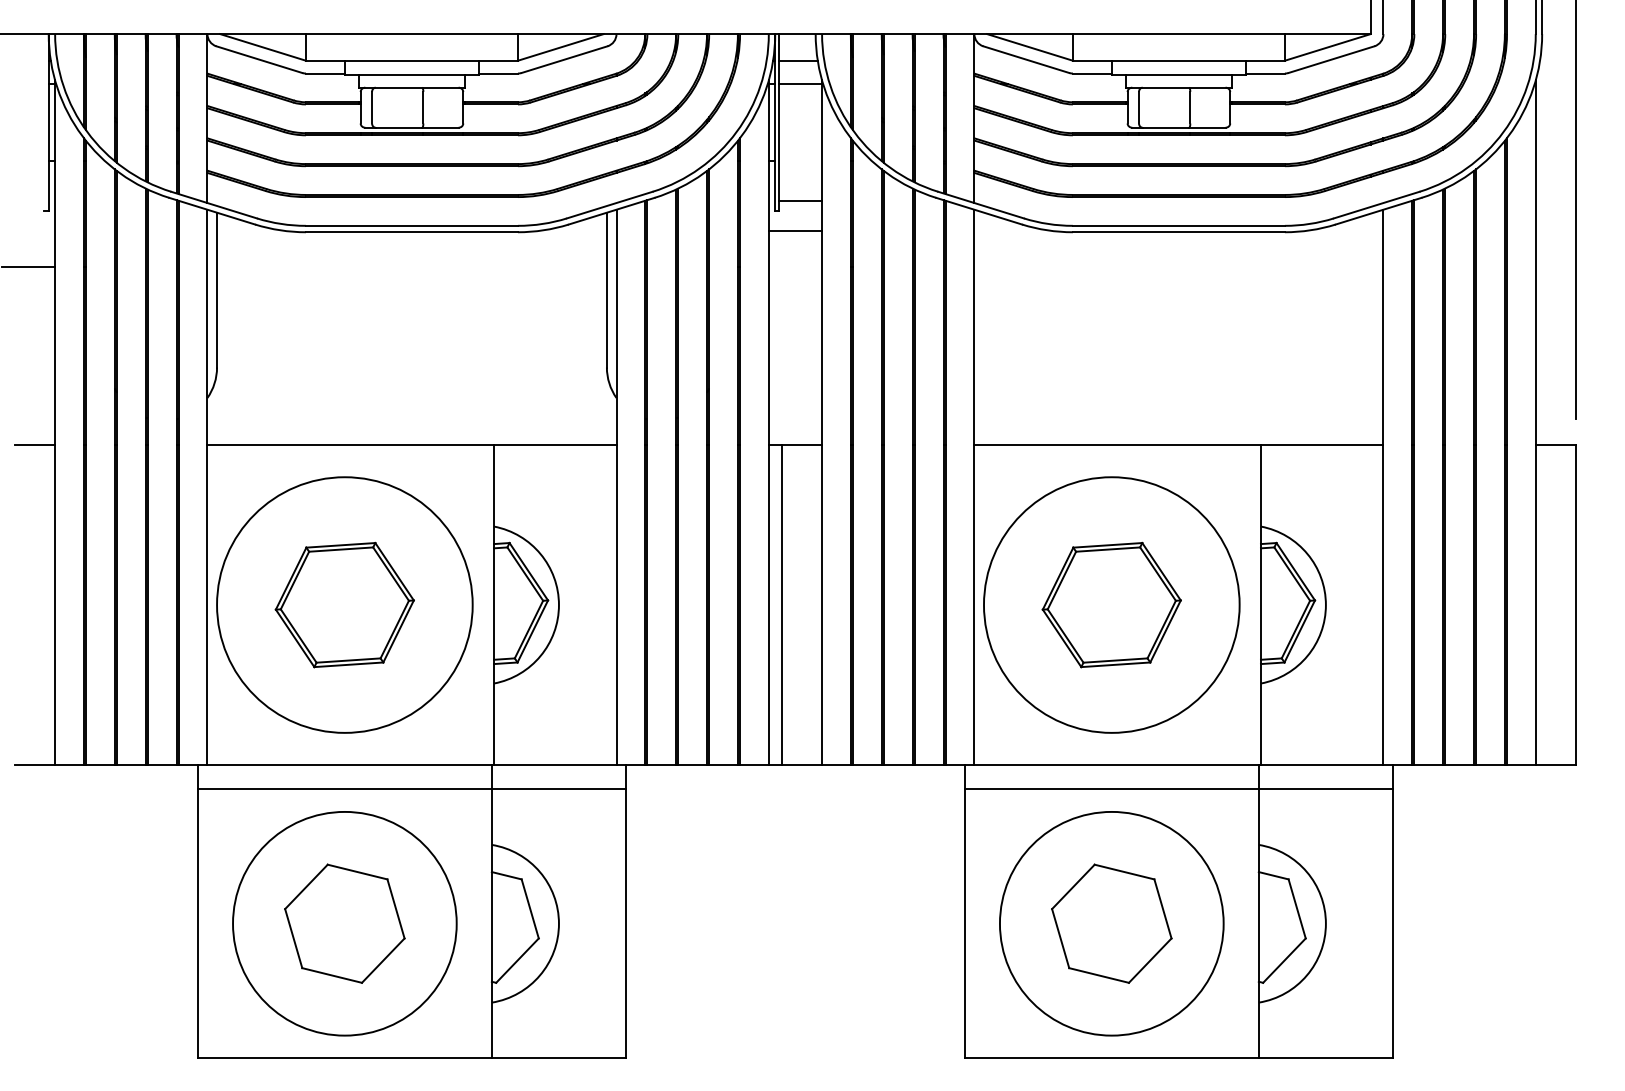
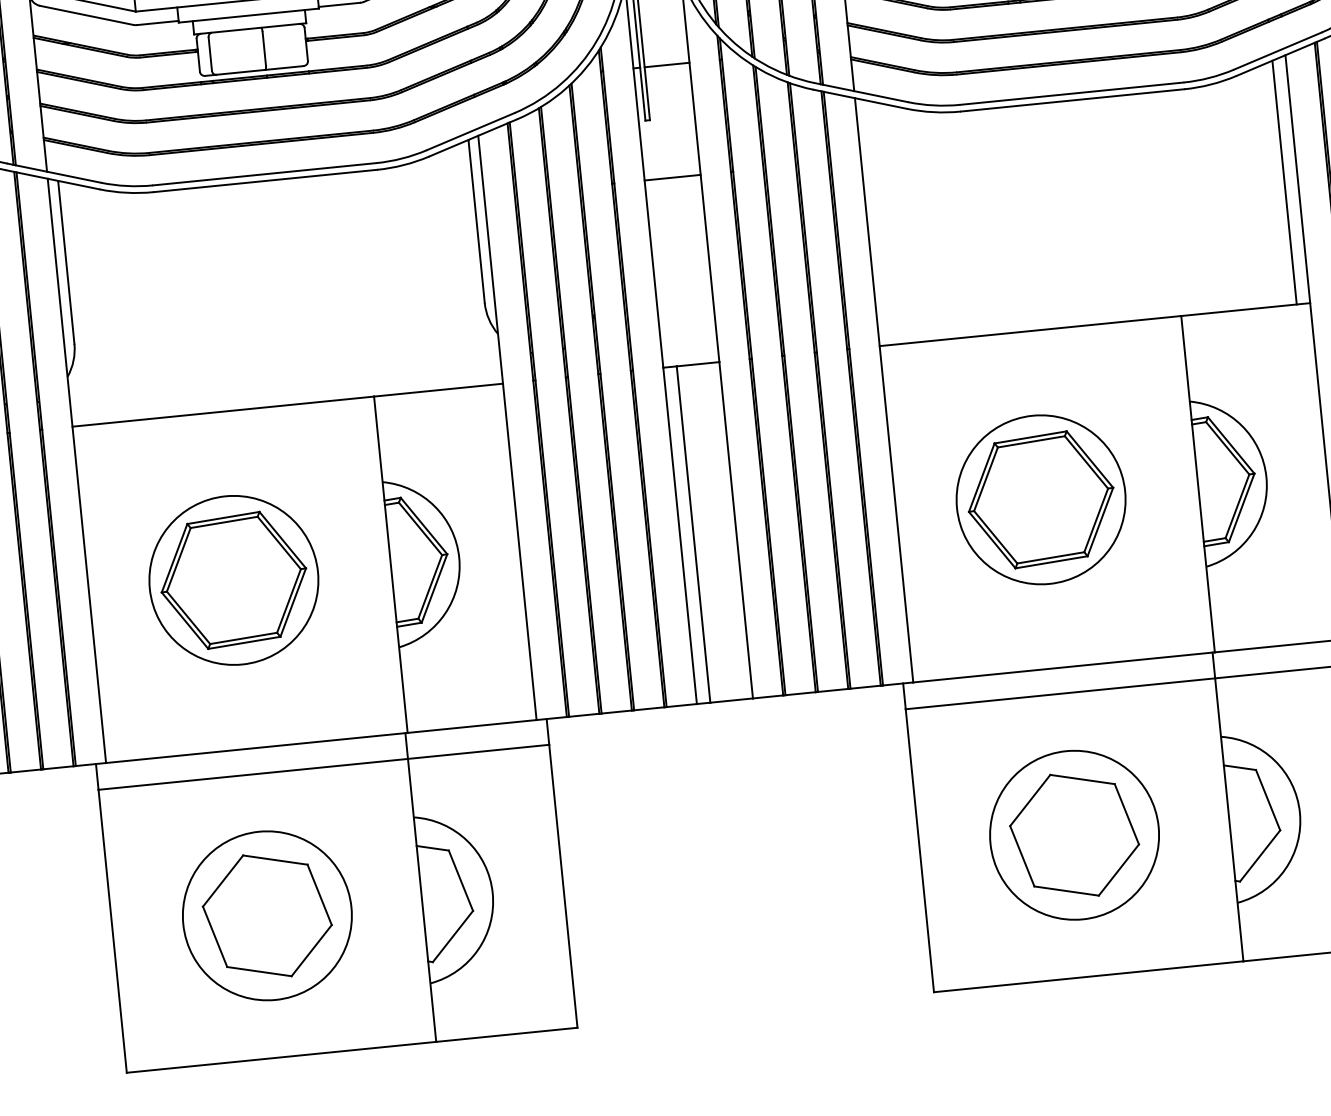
line: (800, 200) -> (666, 64), moved
line: (795, 231) -> (672, 177), moved
line: (1370, 329) -> (1284, 182), added
circle: (344, 604) -> (233, 579), size x0.62
circle: (1111, 604) -> (1040, 499), size x0.62
circle: (344, 923) -> (266, 915), size x0.71
circle: (1111, 923) -> (1074, 835), size x0.71

